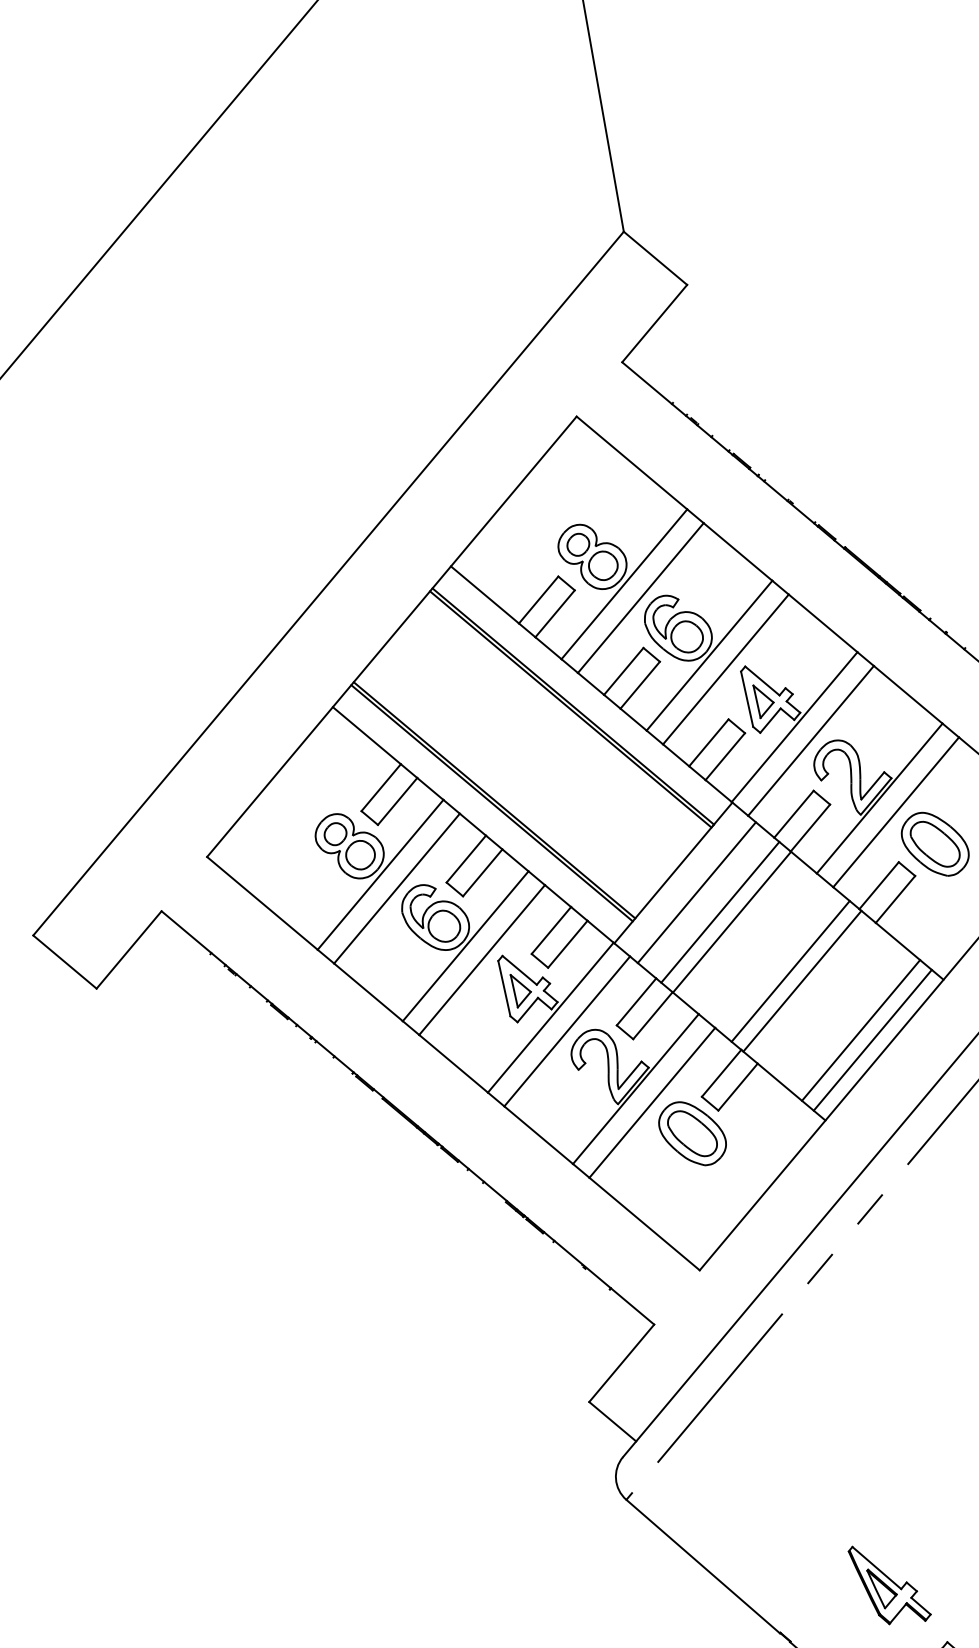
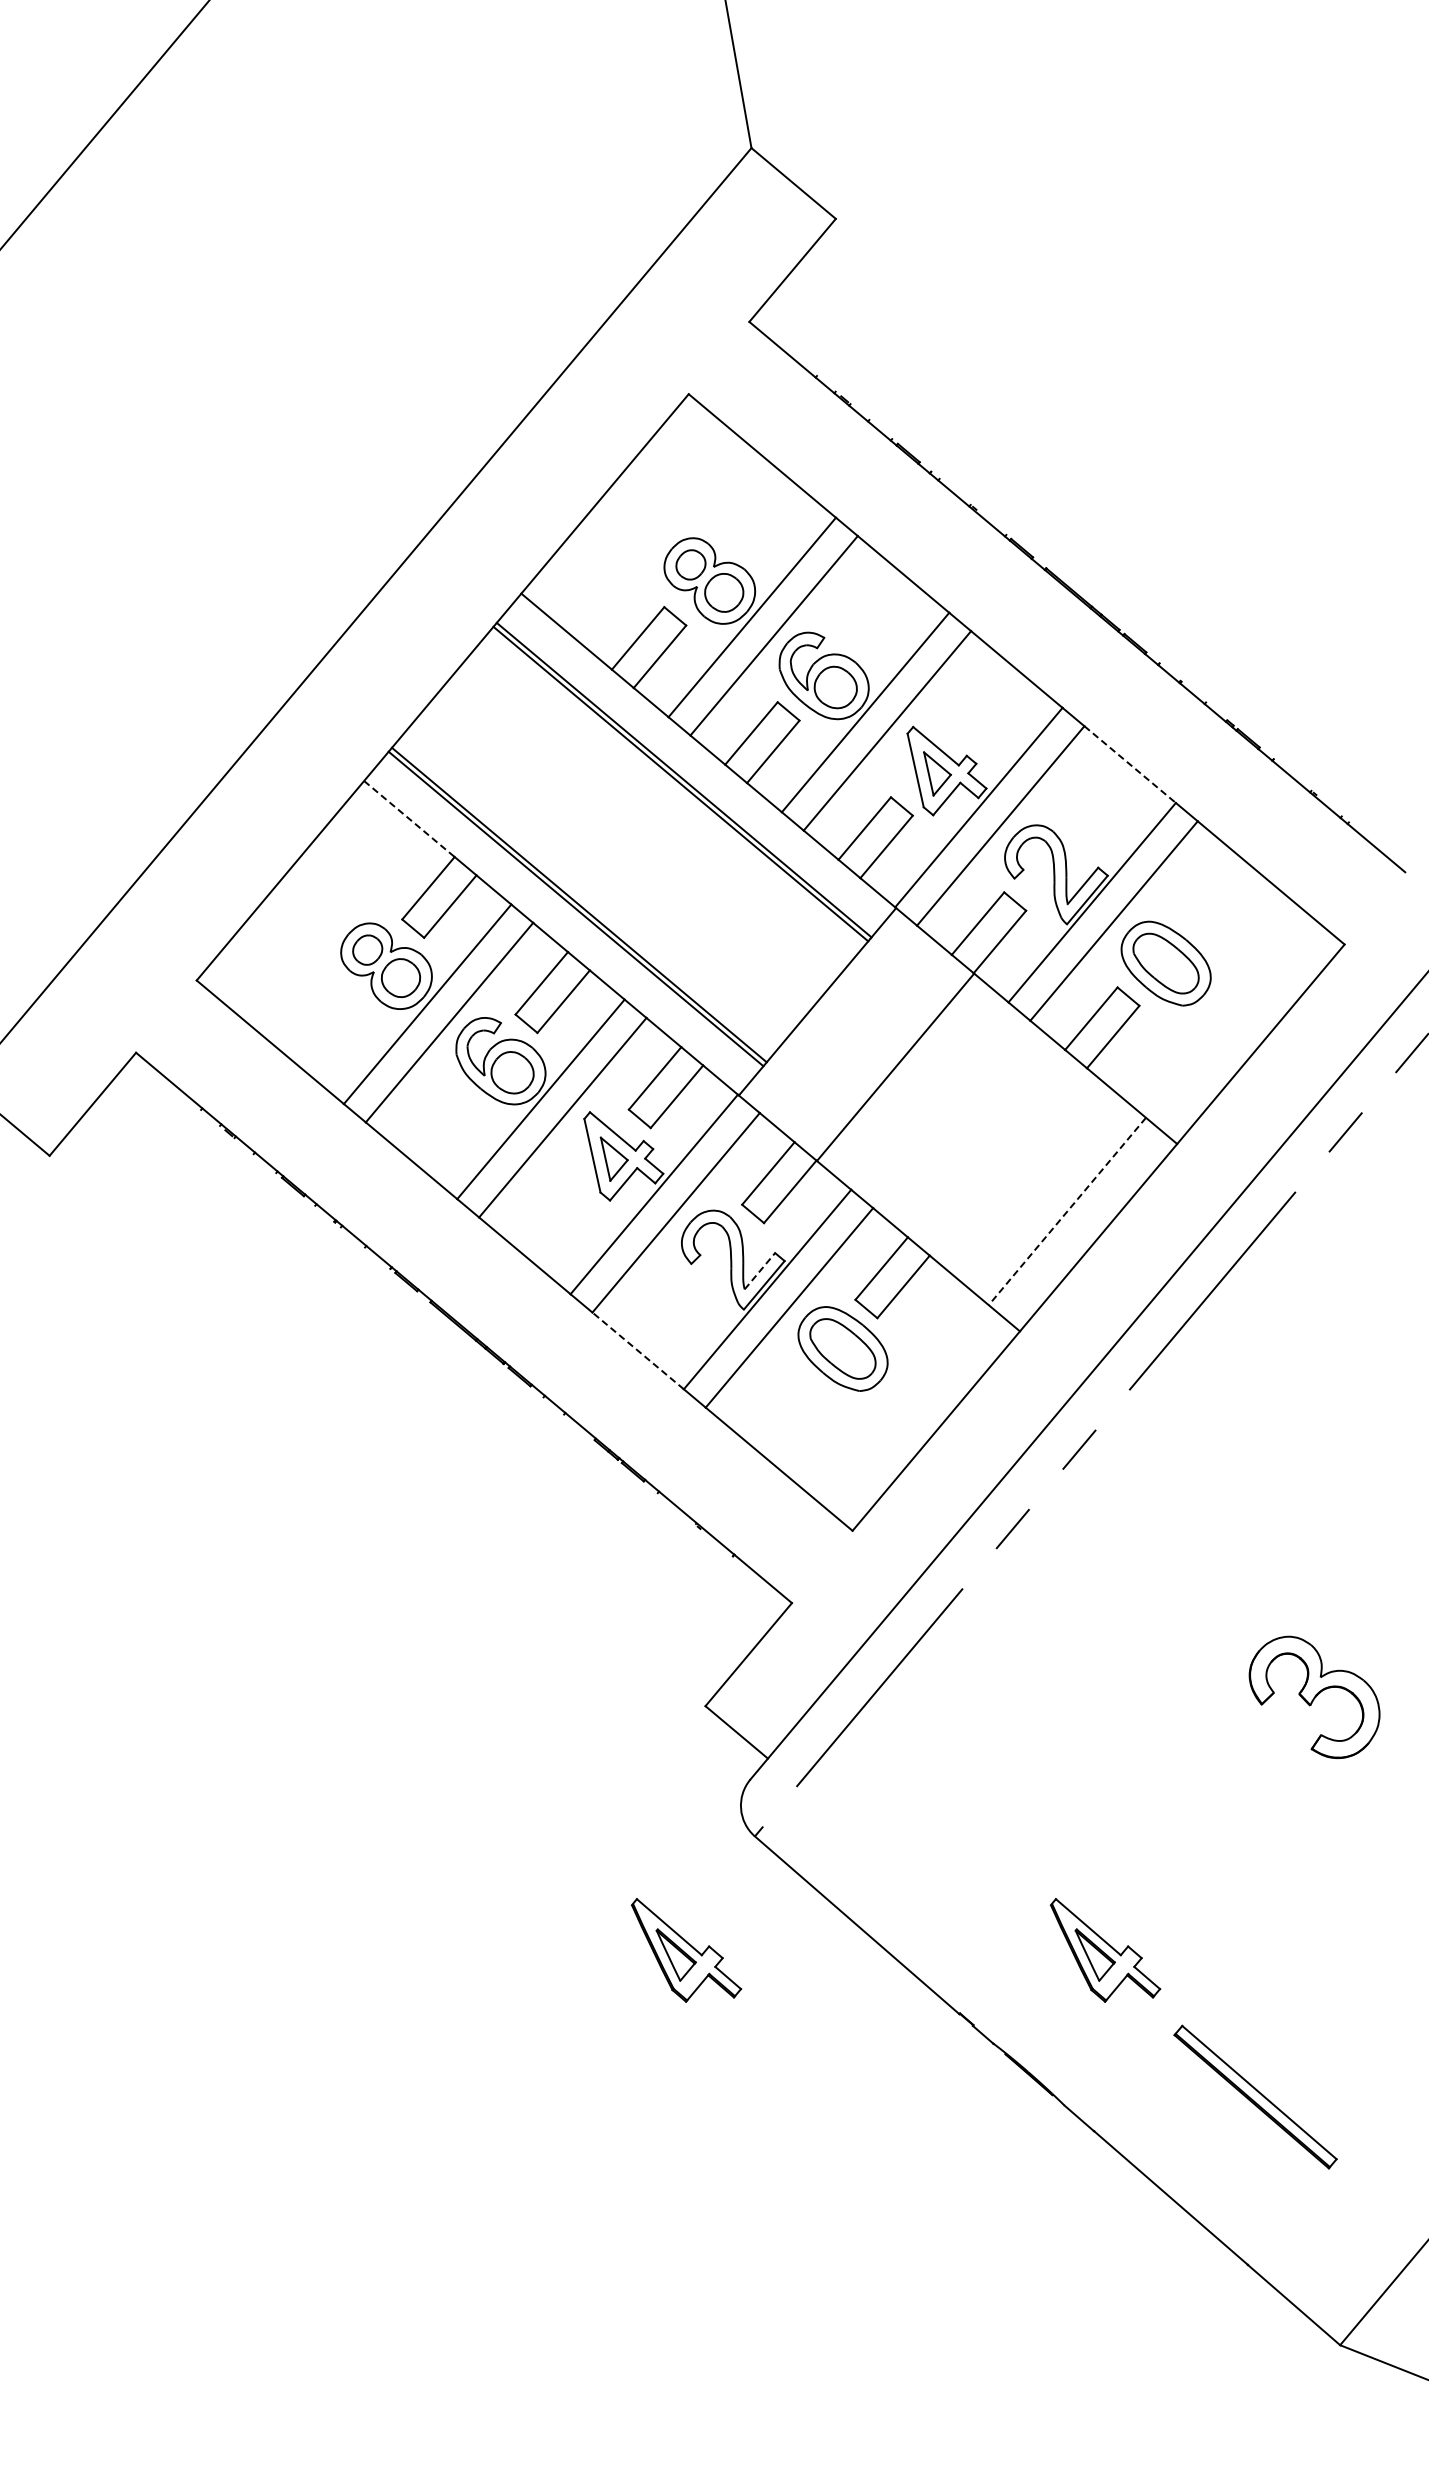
line: (908, 694) -> (1130, 764), solid -> dashed
line: (366, 736) -> (409, 819), solid -> dashed
line: (696, 892) -> (848, 1027), removed
line: (719, 911) -> (879, 1053), removed
line: (790, 971) -> (973, 1132), removed
line: (801, 980) -> (988, 1145), removed
line: (861, 1030) -> (1067, 1211), solid -> dashed
line: (872, 1040) -> (1082, 1224), removed
line: (629, 1075) -> (759, 1271), solid -> dashed
line: (538, 1134) -> (638, 1350), solid -> dashed
part: (575, 1585) -> (686, 1950), added

